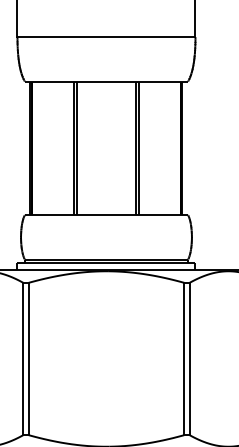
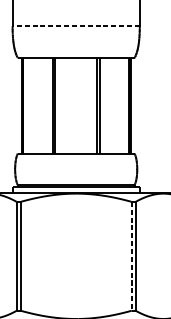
line: (105, 37) -> (75, 26), solid -> dashed
line: (184, 359) -> (131, 256), solid -> dashed

